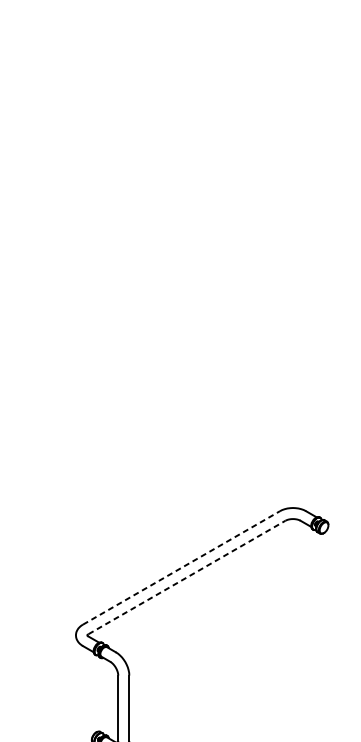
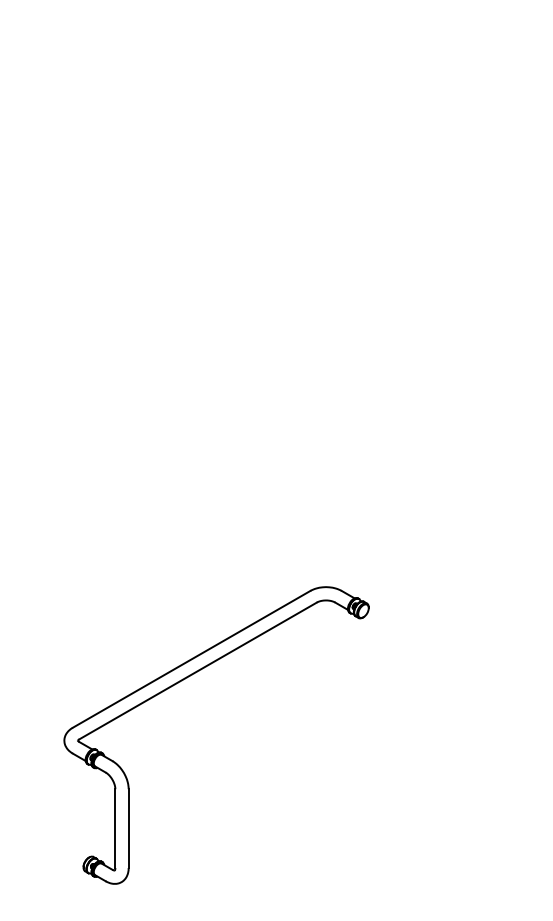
line: (181, 568) -> (191, 659), dashed -> solid
line: (187, 577) -> (198, 670), dashed -> solid

